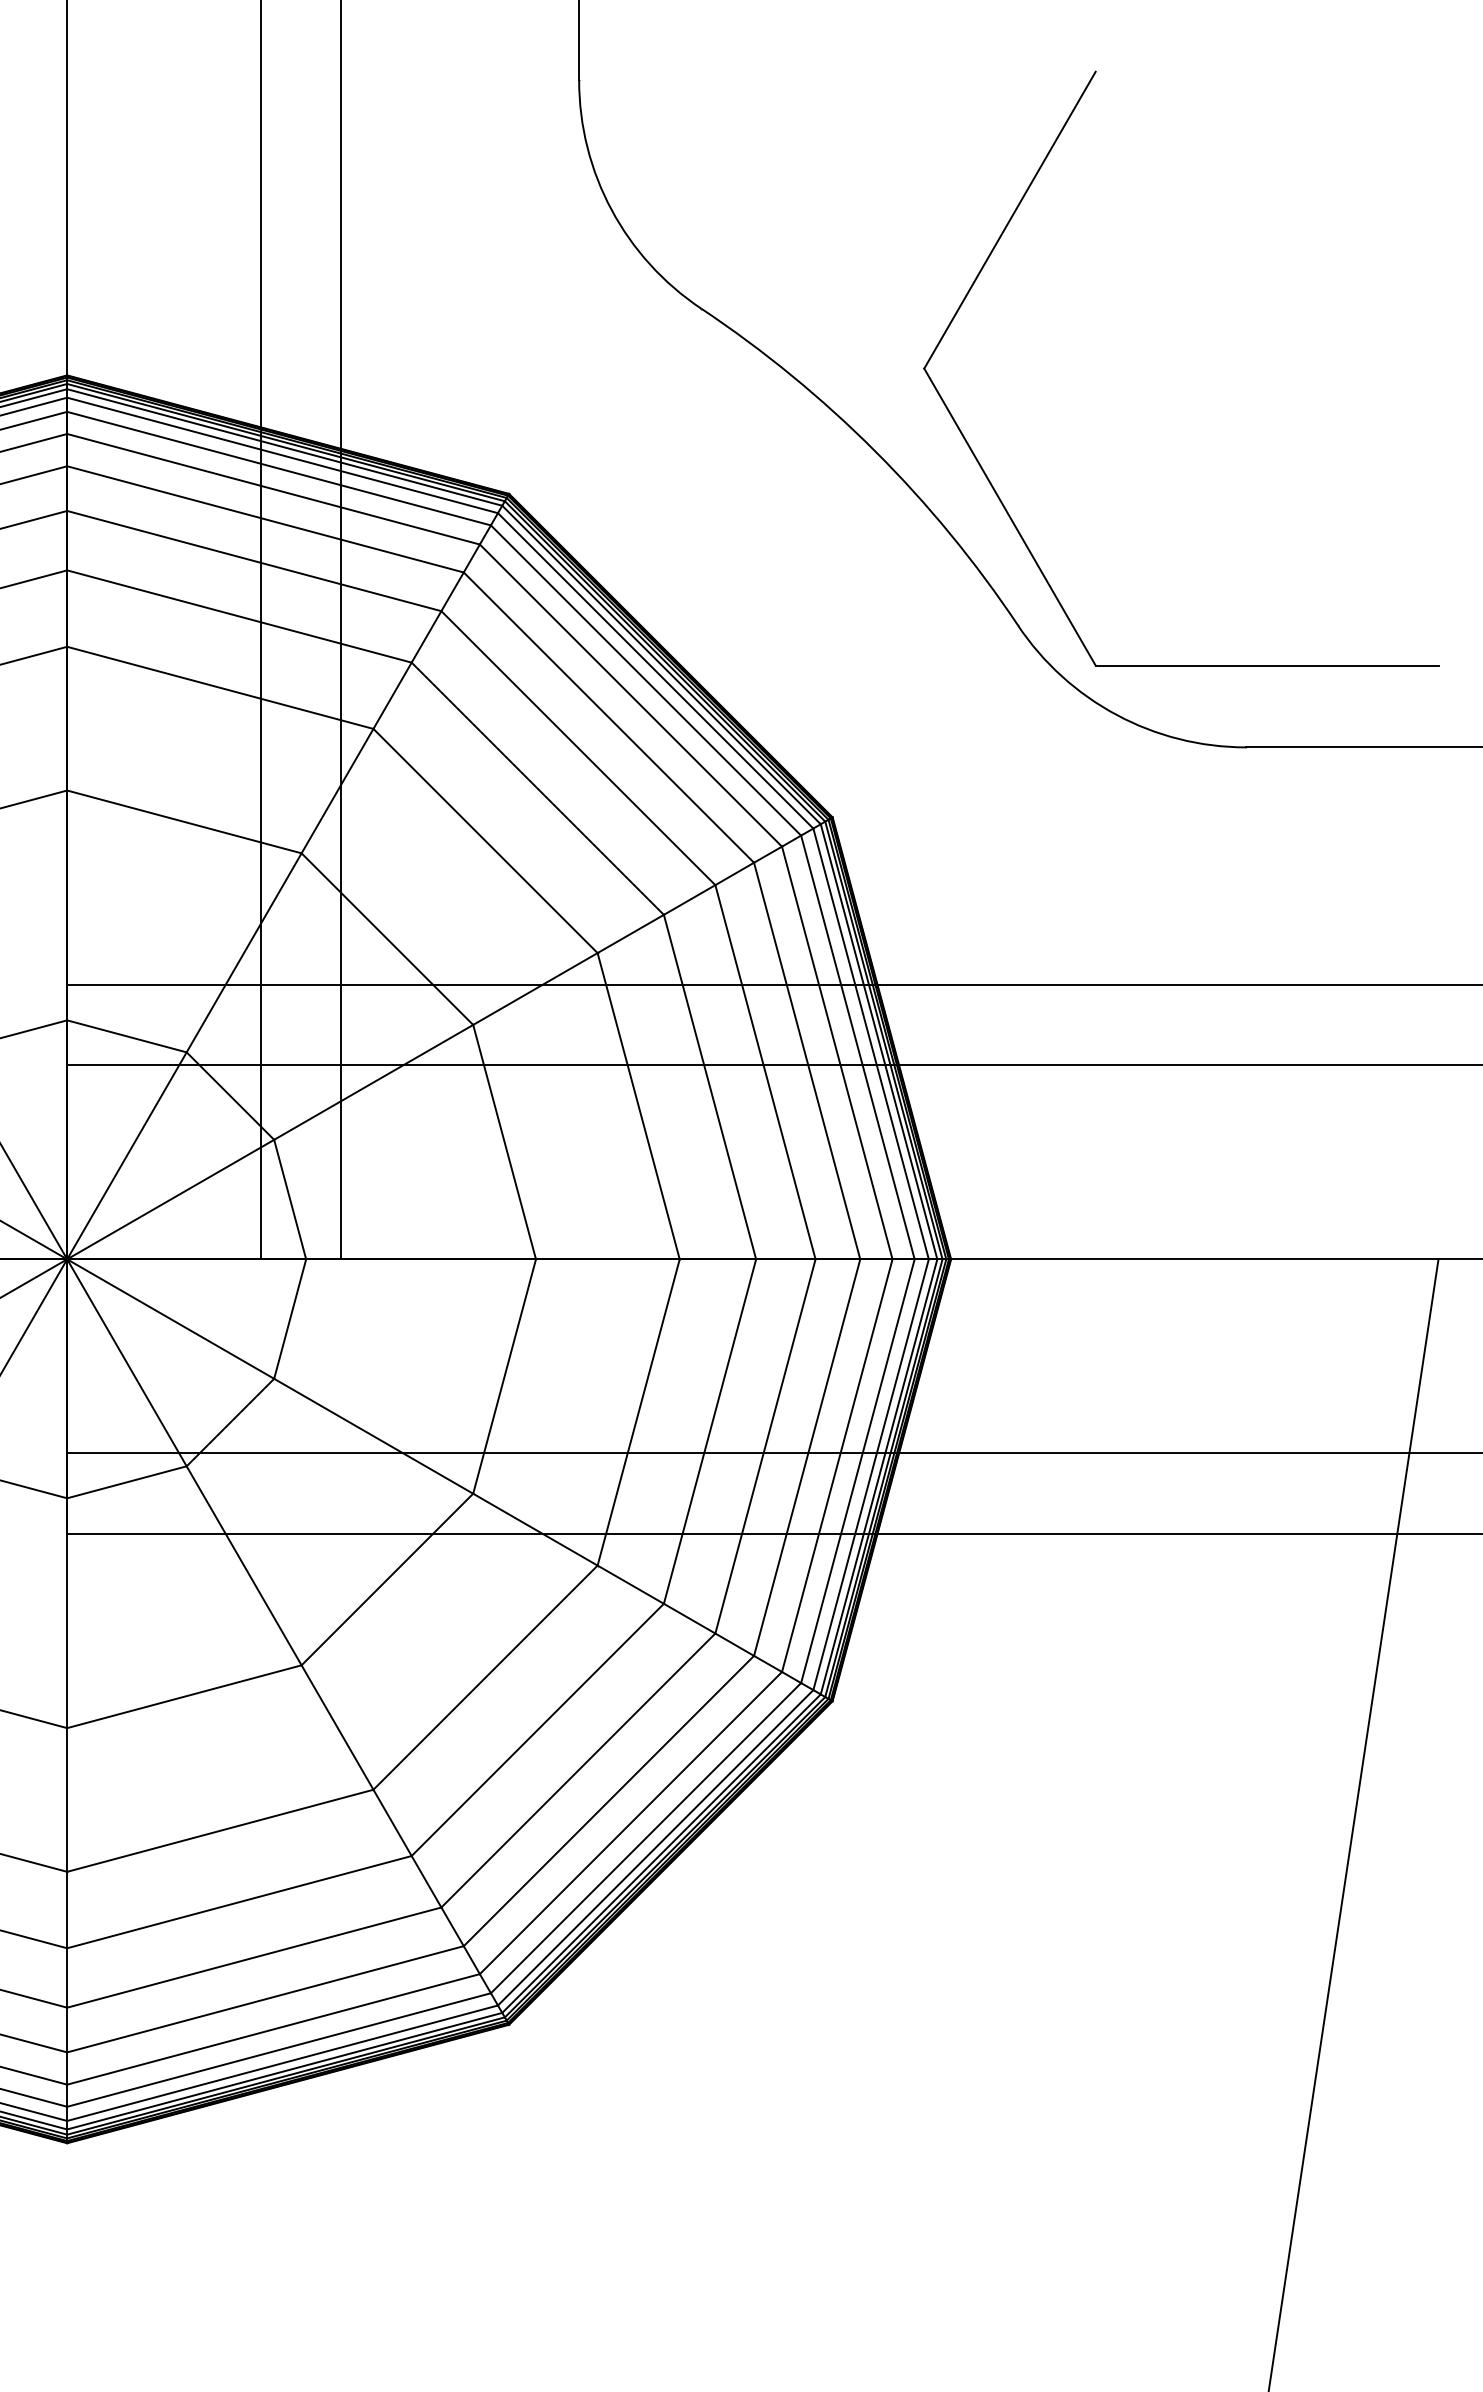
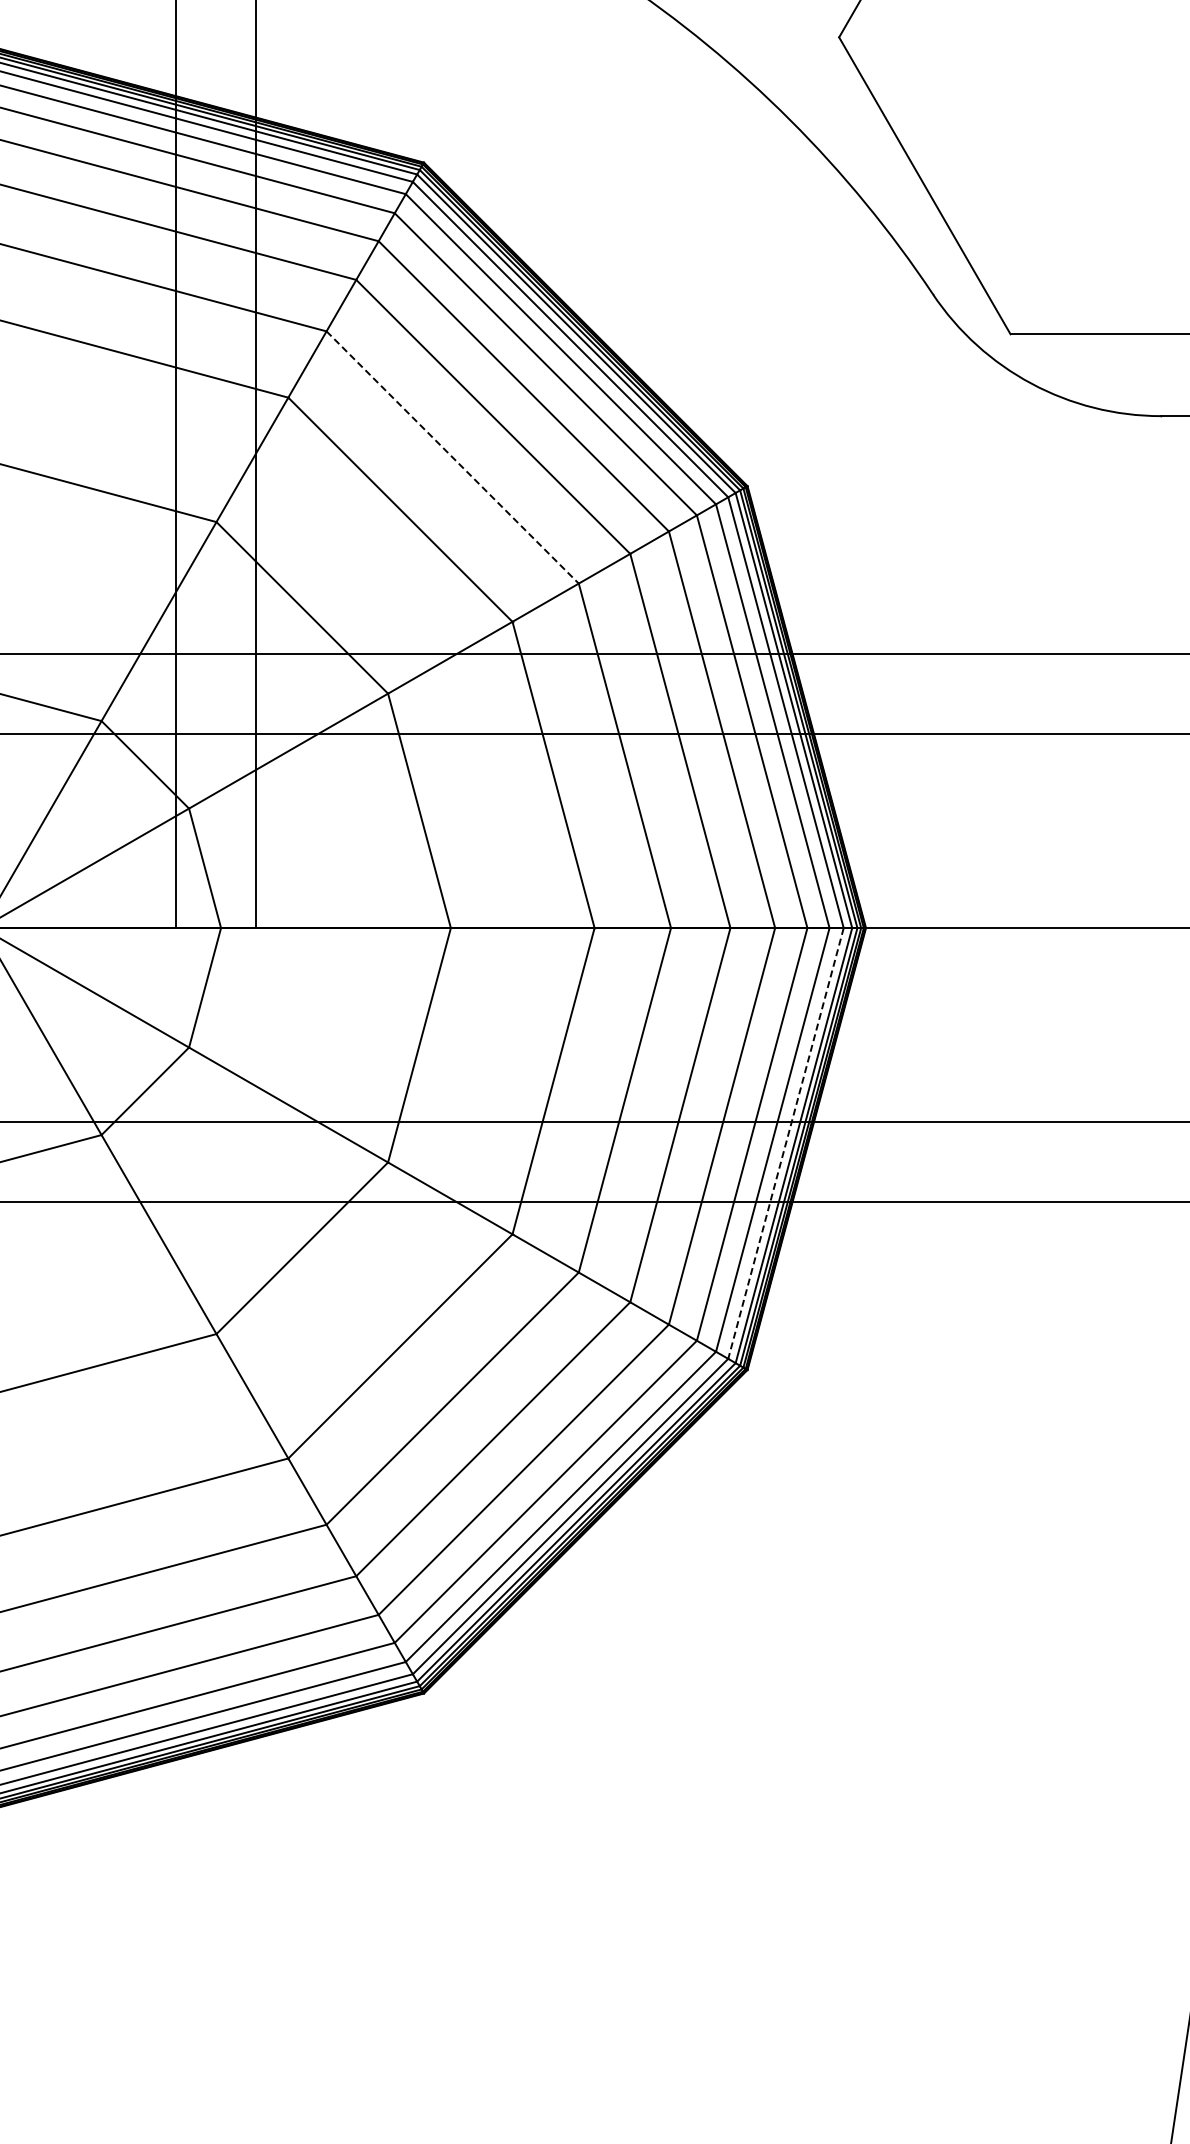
line: (538, 789) -> (453, 458), solid -> dashed
line: (871, 1474) -> (786, 1143), solid -> dashed

